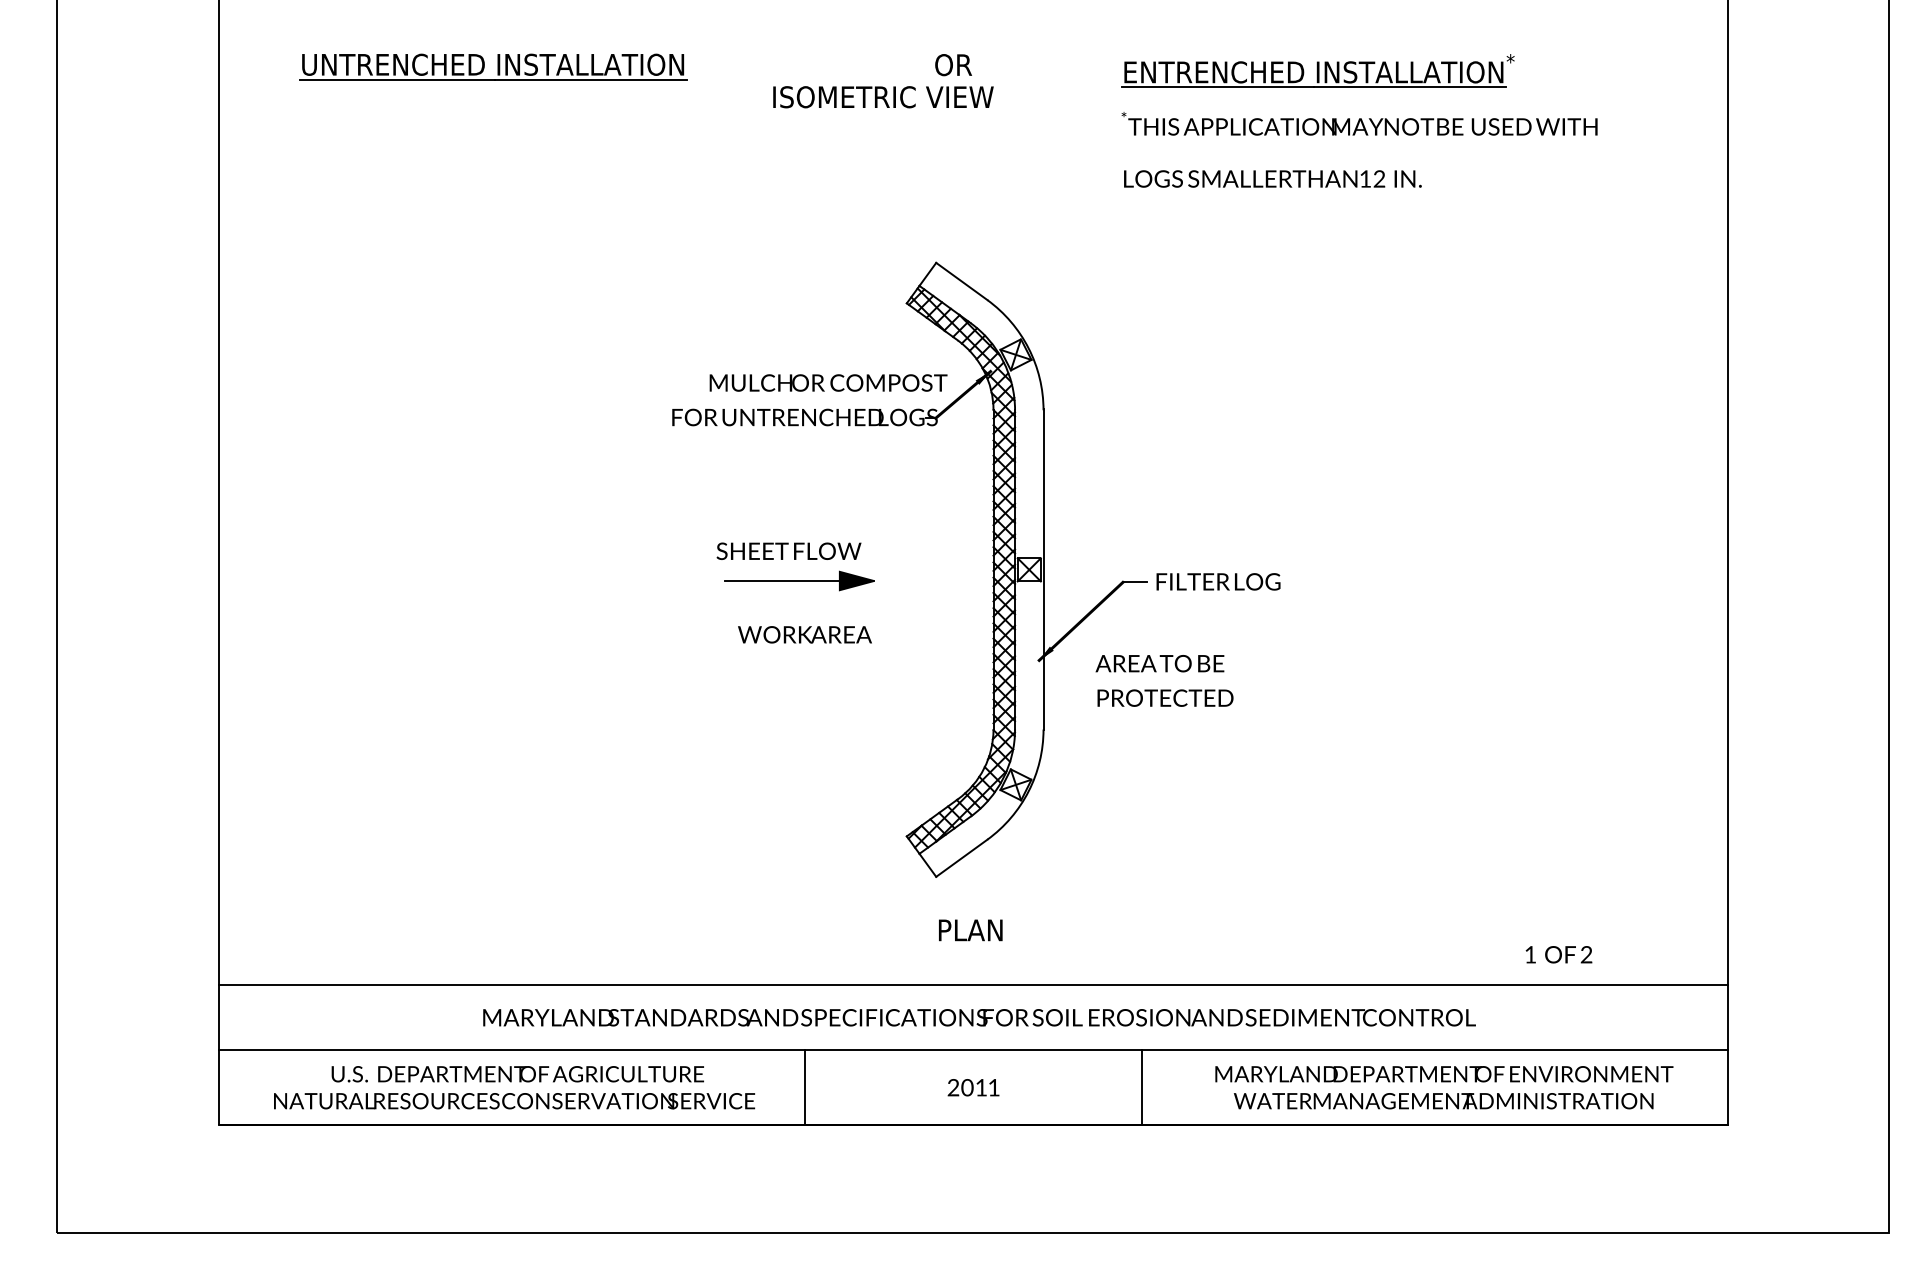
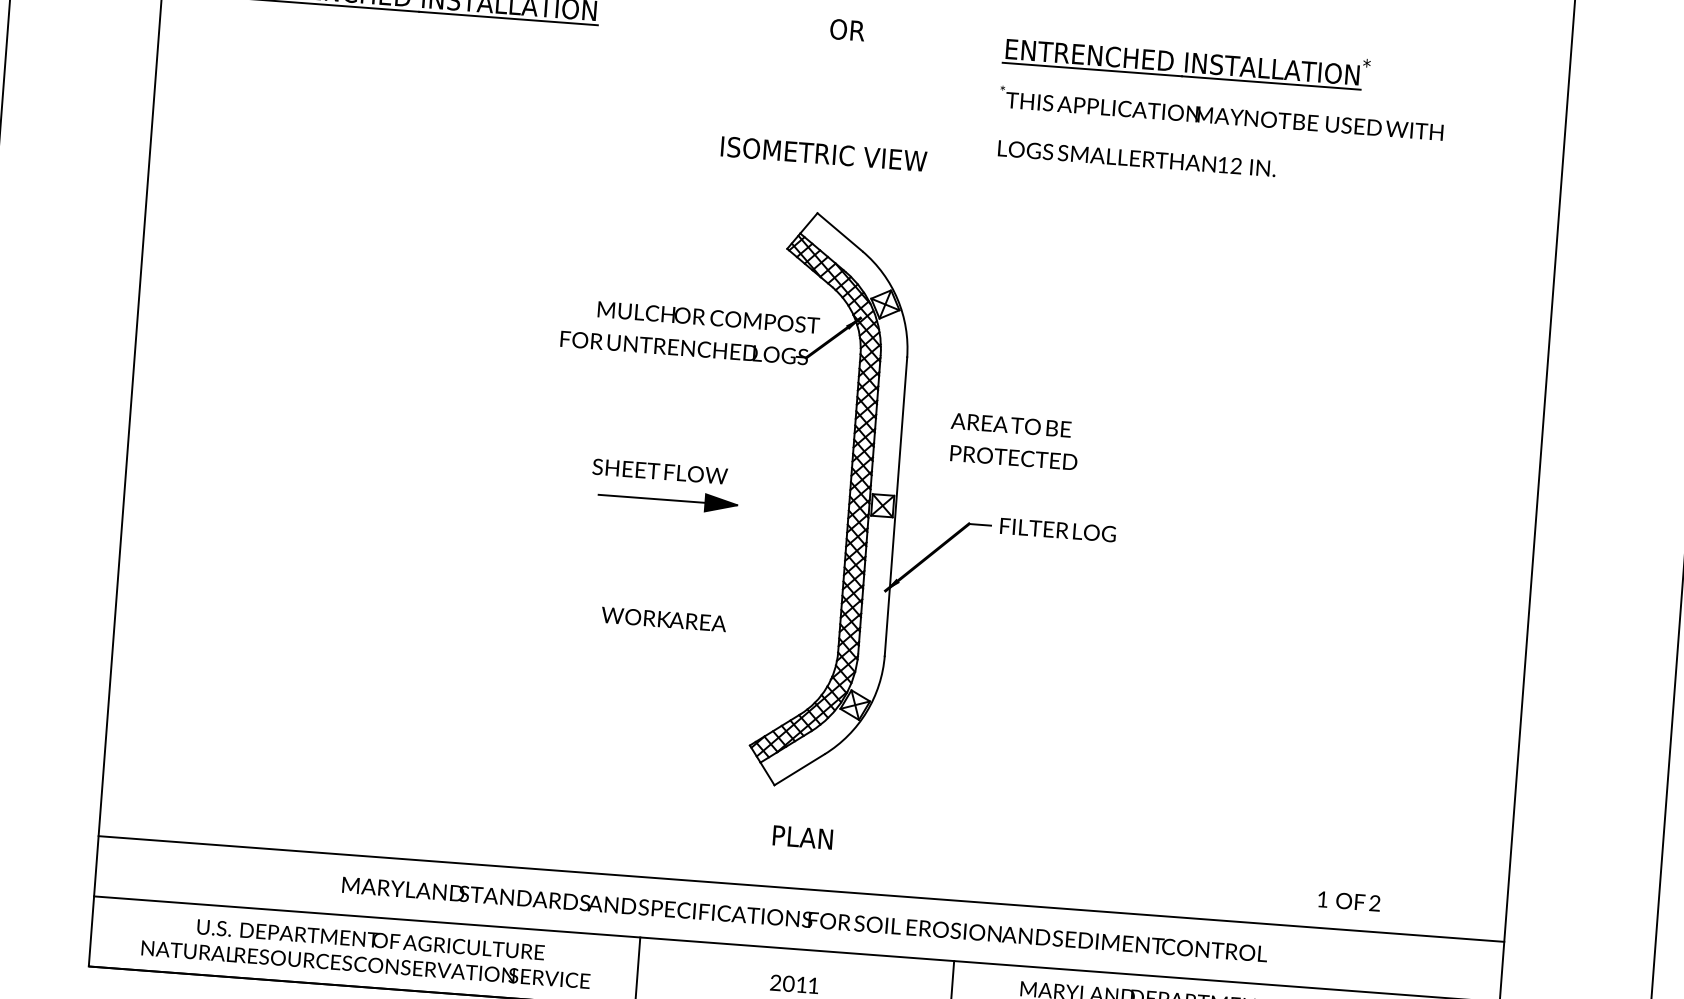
text: (883, 97) -> (824, 154), moved
text: (804, 634) -> (663, 619), moved
text: (1164, 680) -> (1014, 441), moved

